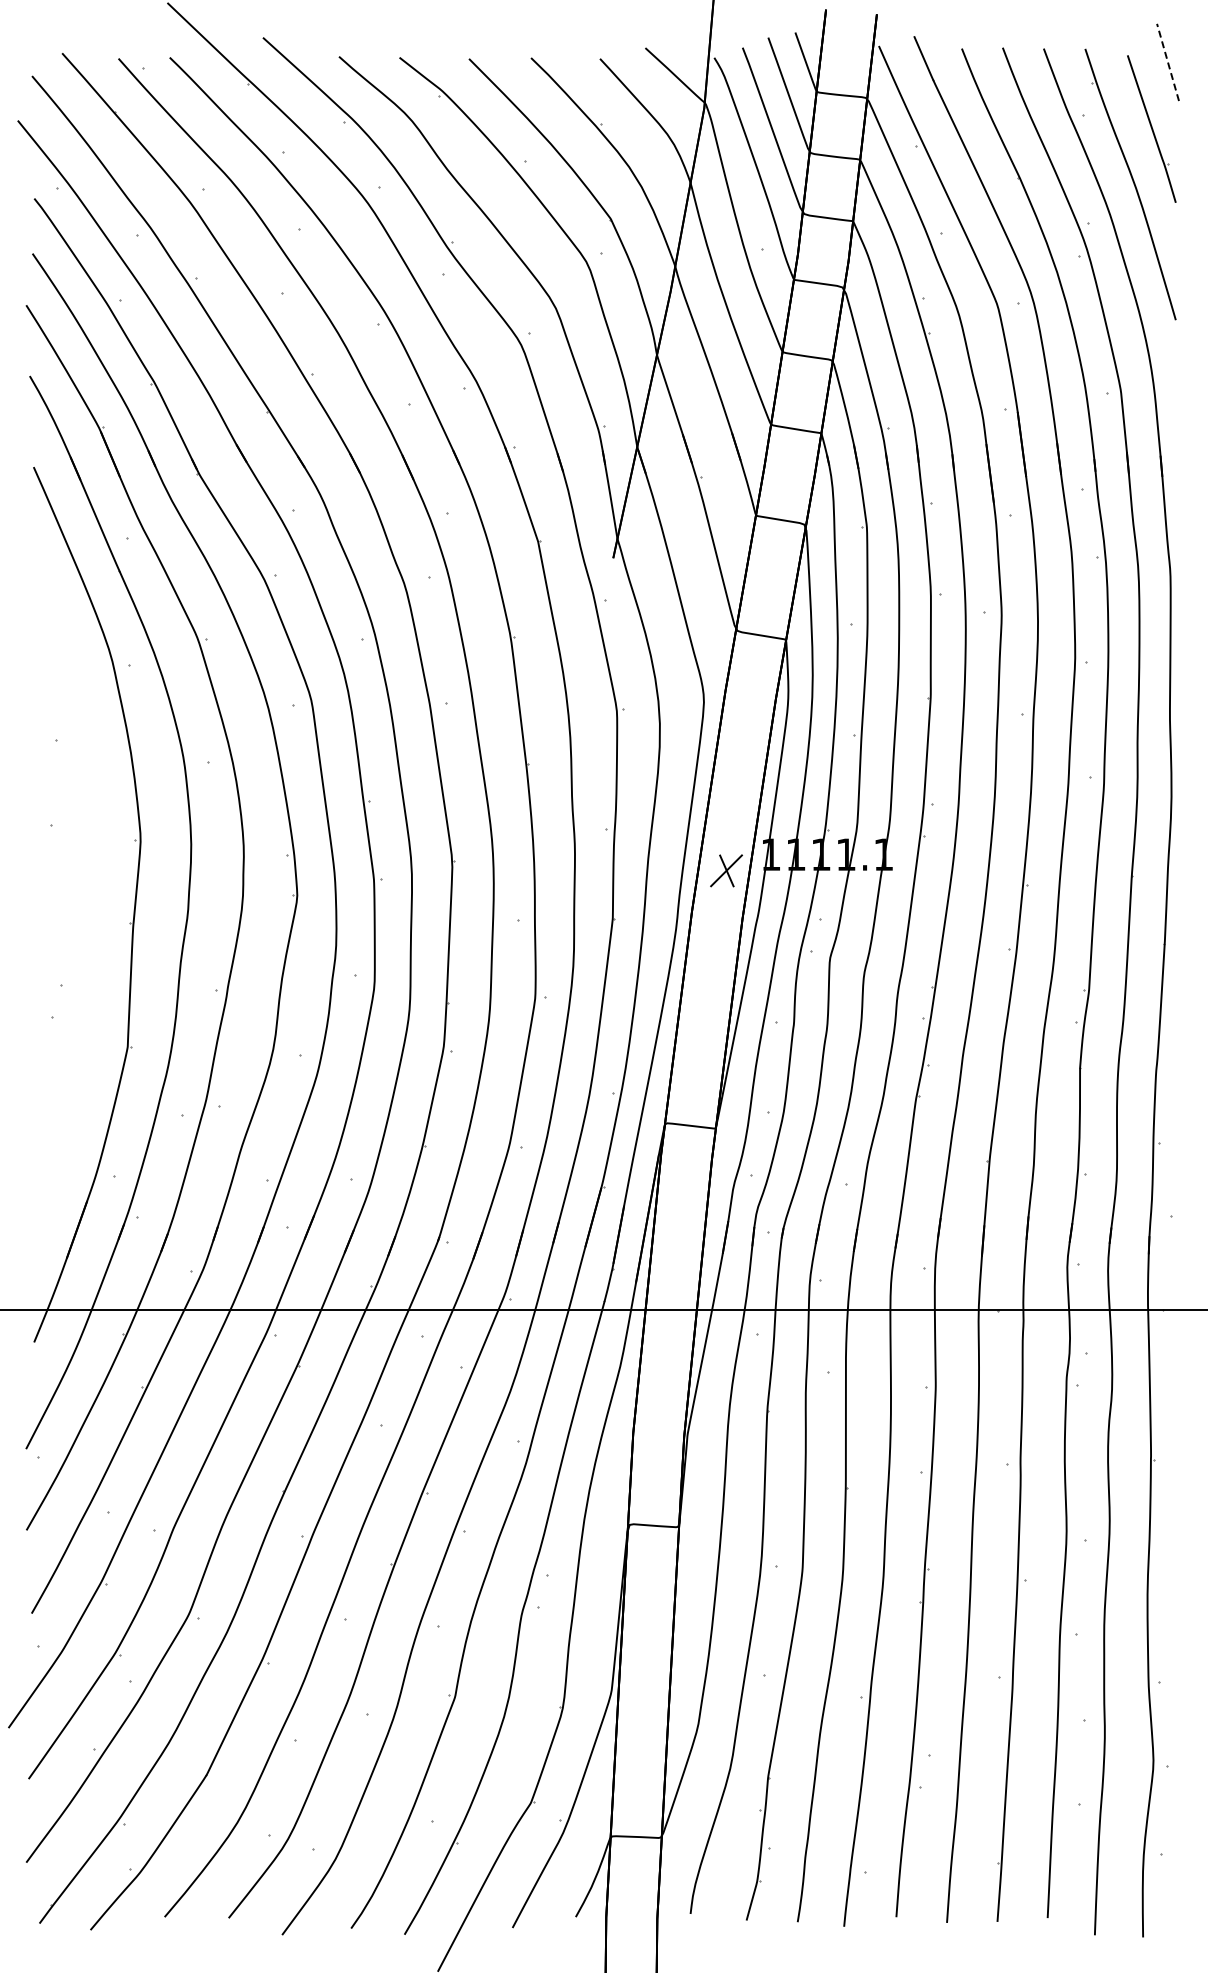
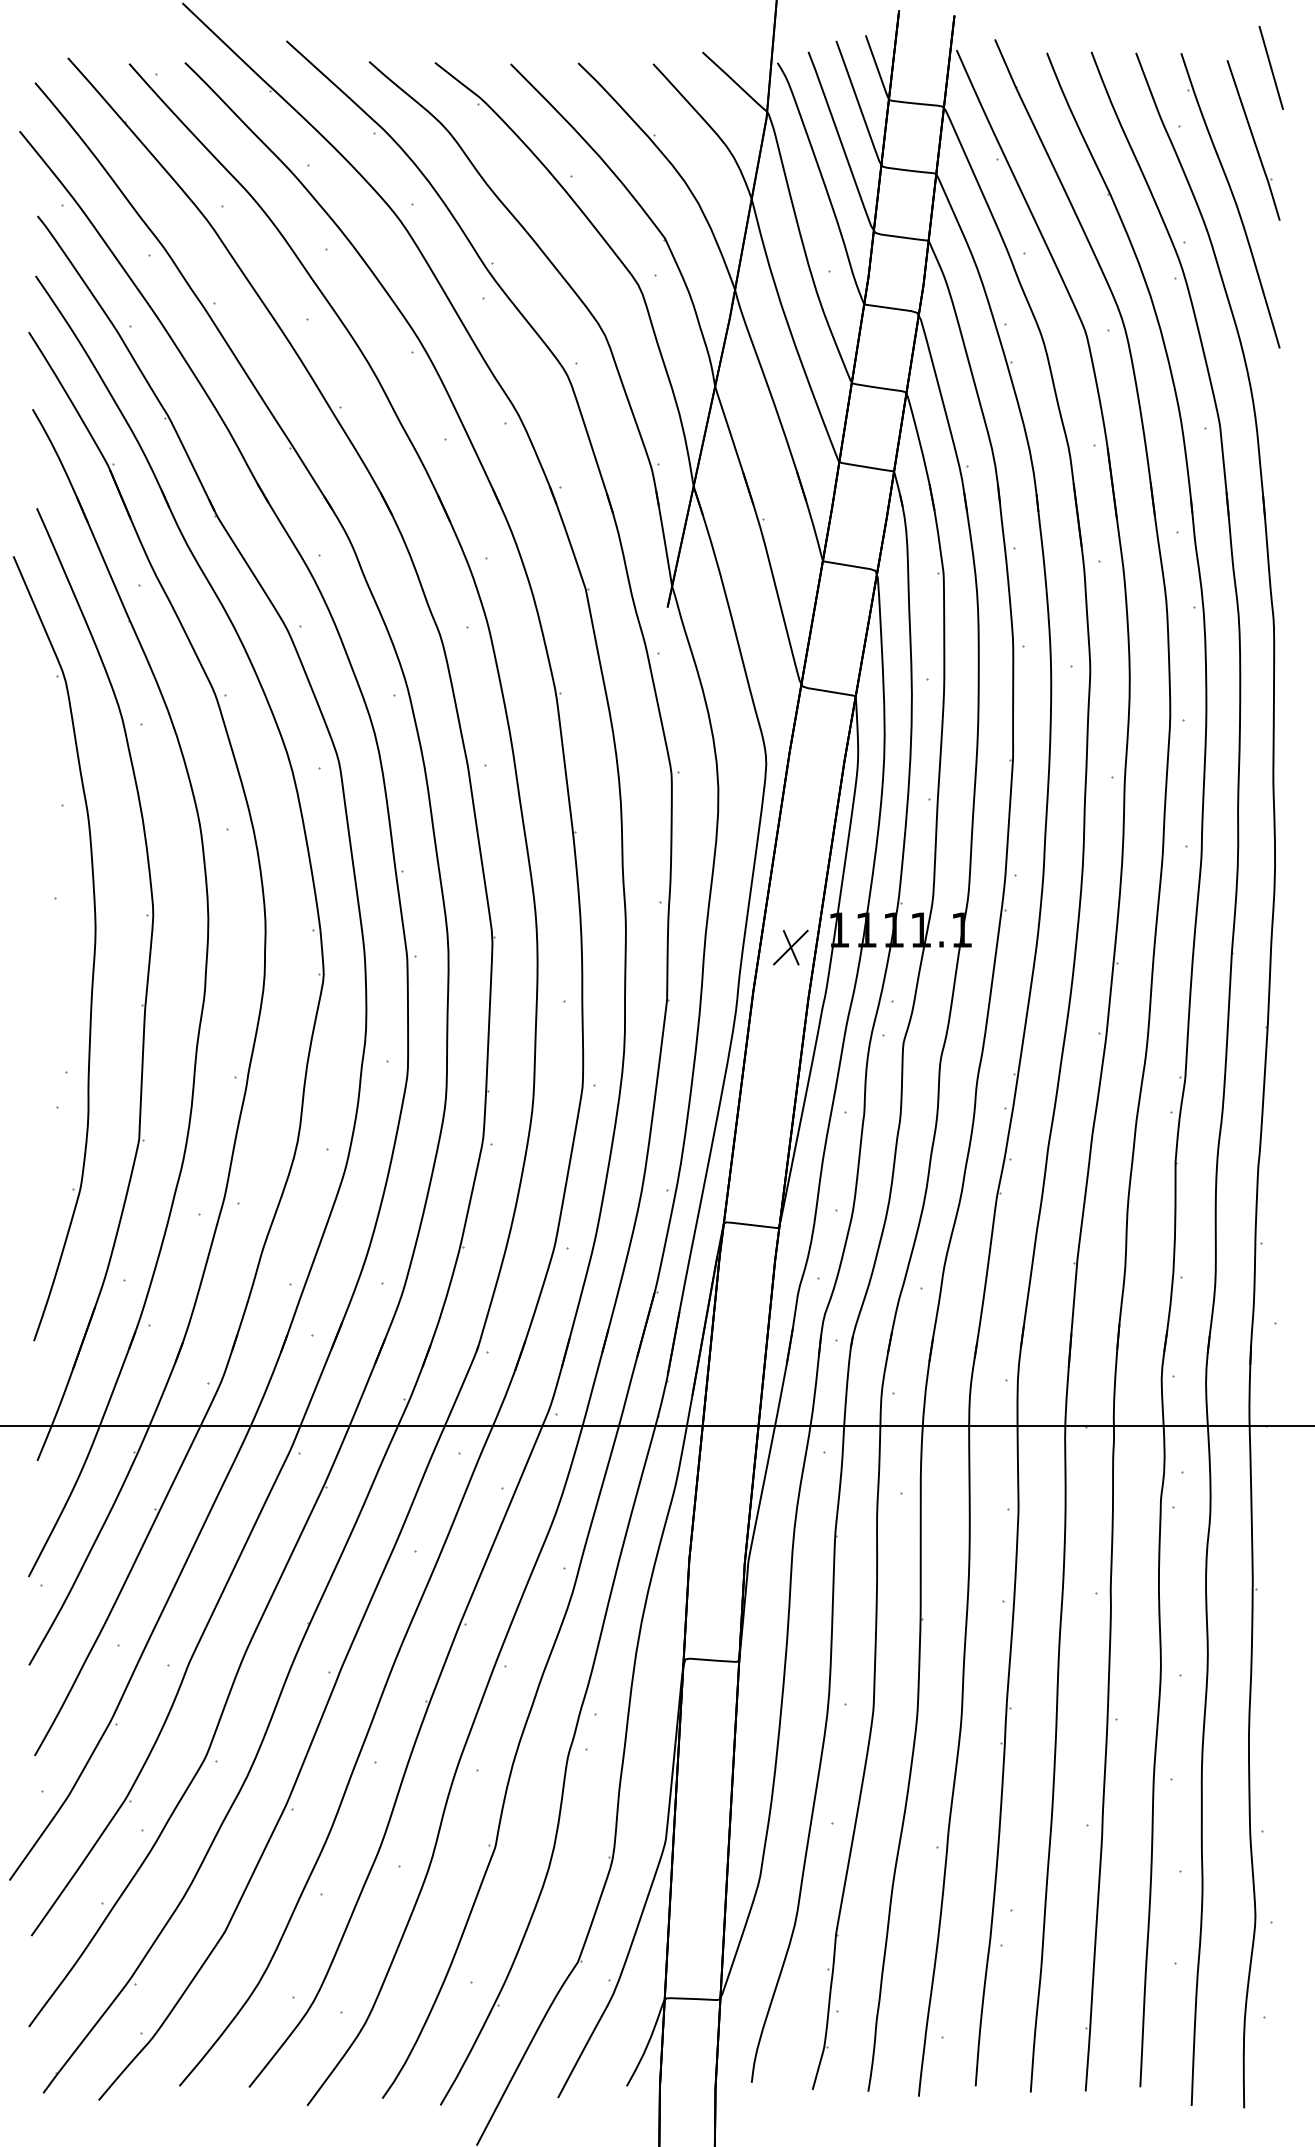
line: (1168, 63) -> (1271, 69), dashed -> solid
part: (85, 876) -> (93, 953), added

